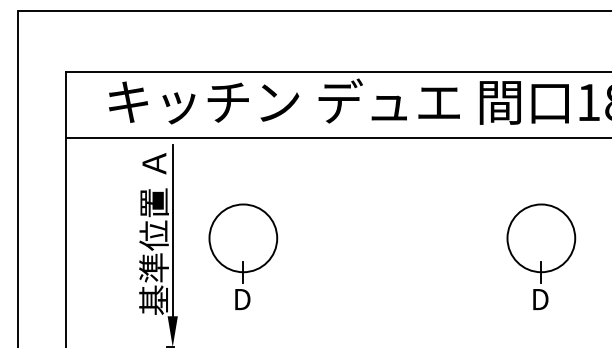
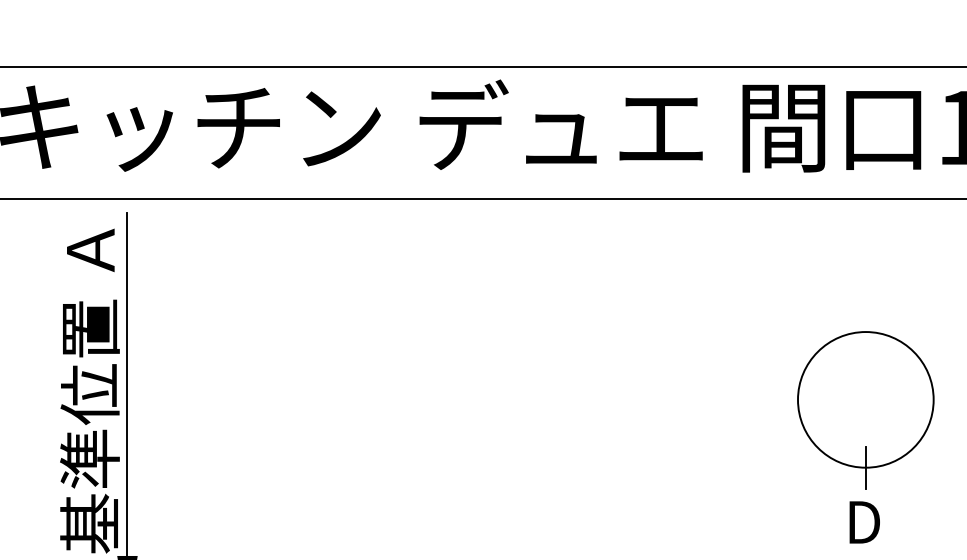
part: (243, 256) -> (269, 436), removed

